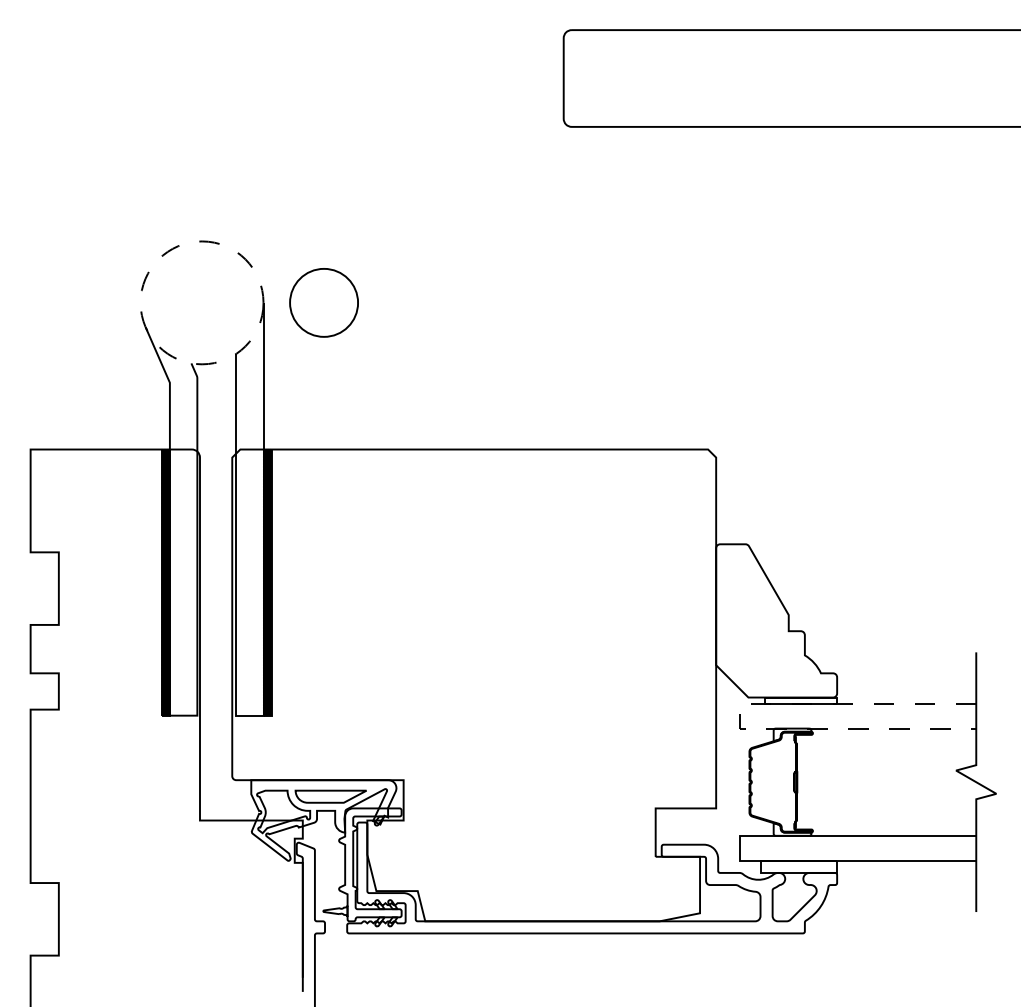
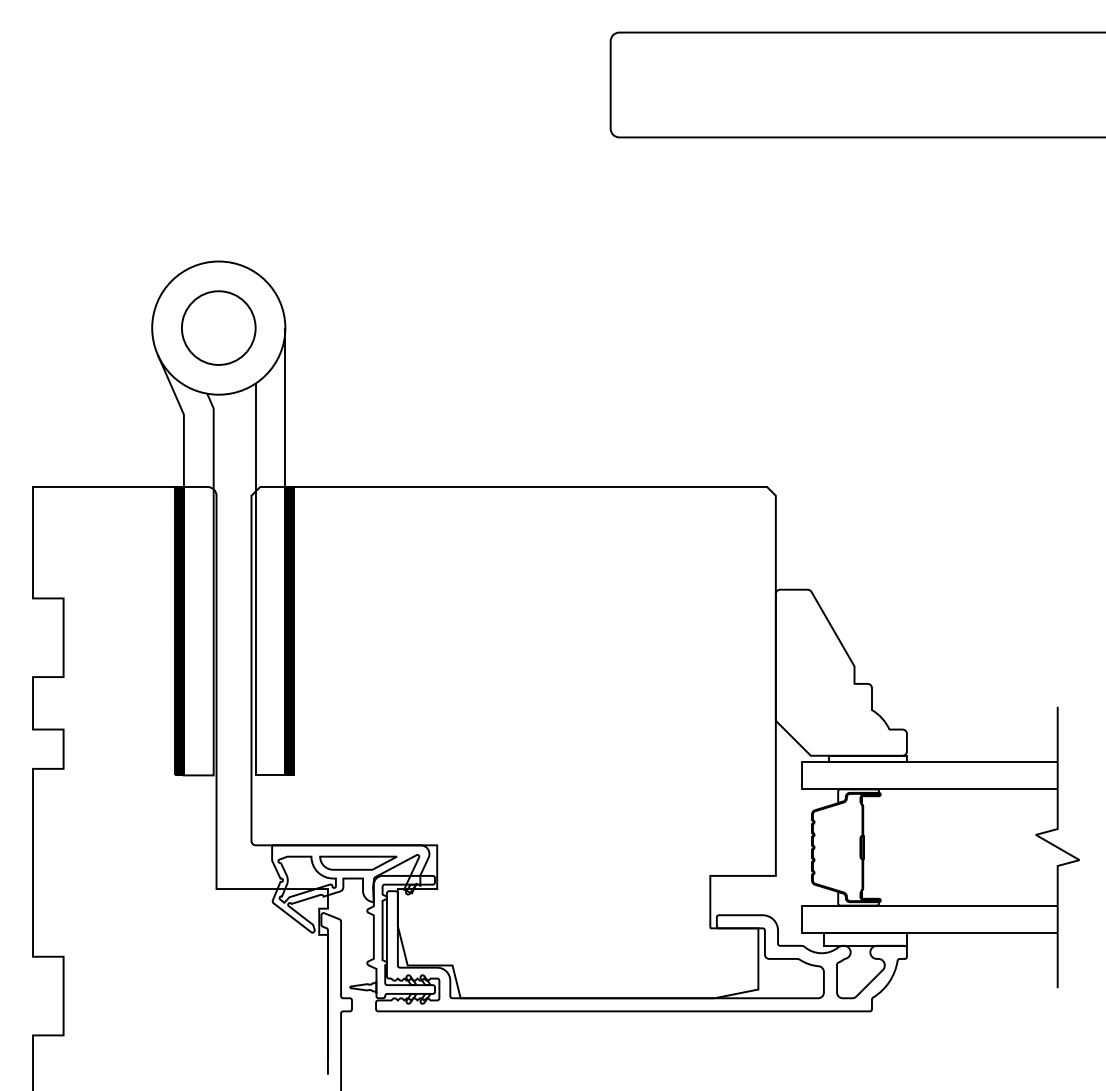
circle: (201, 302) -> (218, 327), dashed -> solid
circle: (323, 302) -> (218, 327), moved
line: (740, 716) -> (802, 776), dashed -> solid

